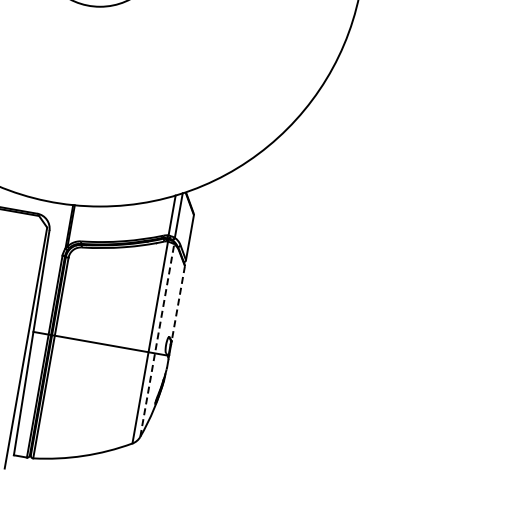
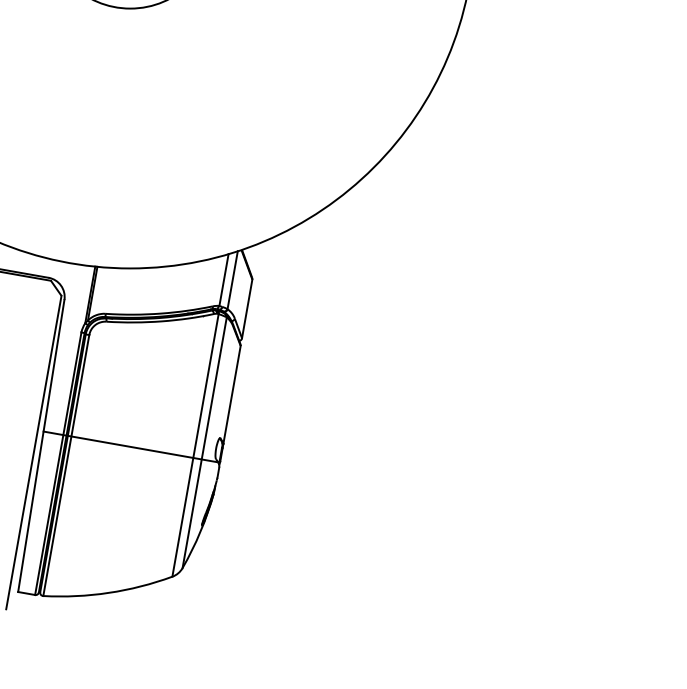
line: (178, 304) -> (232, 395), dashed -> solid
line: (157, 340) -> (204, 442), dashed -> solid

